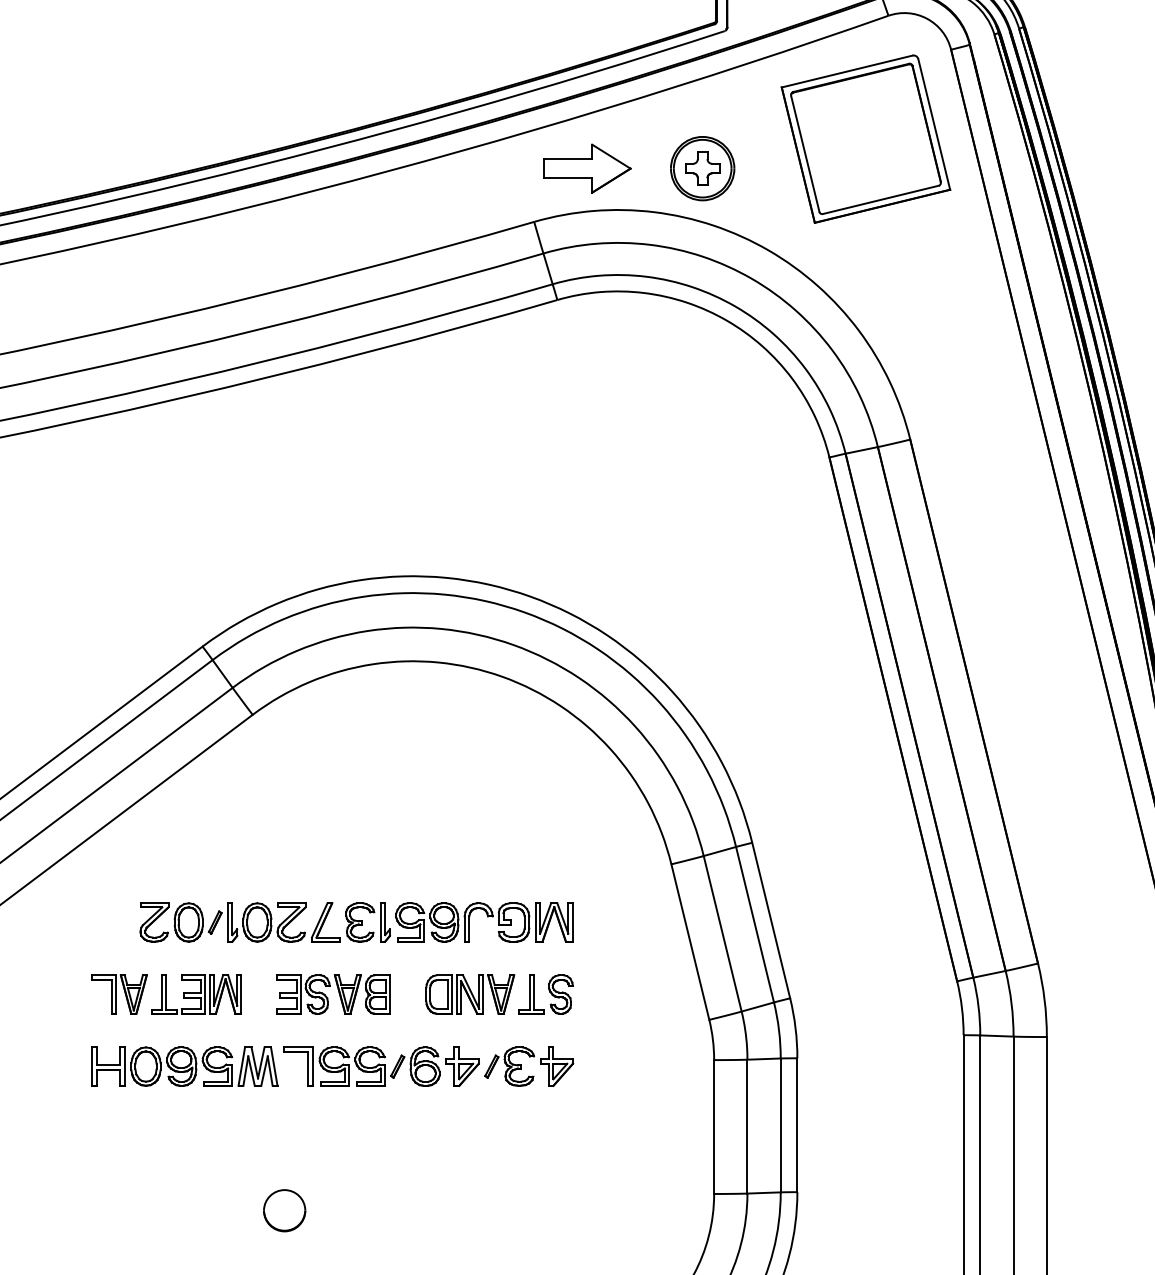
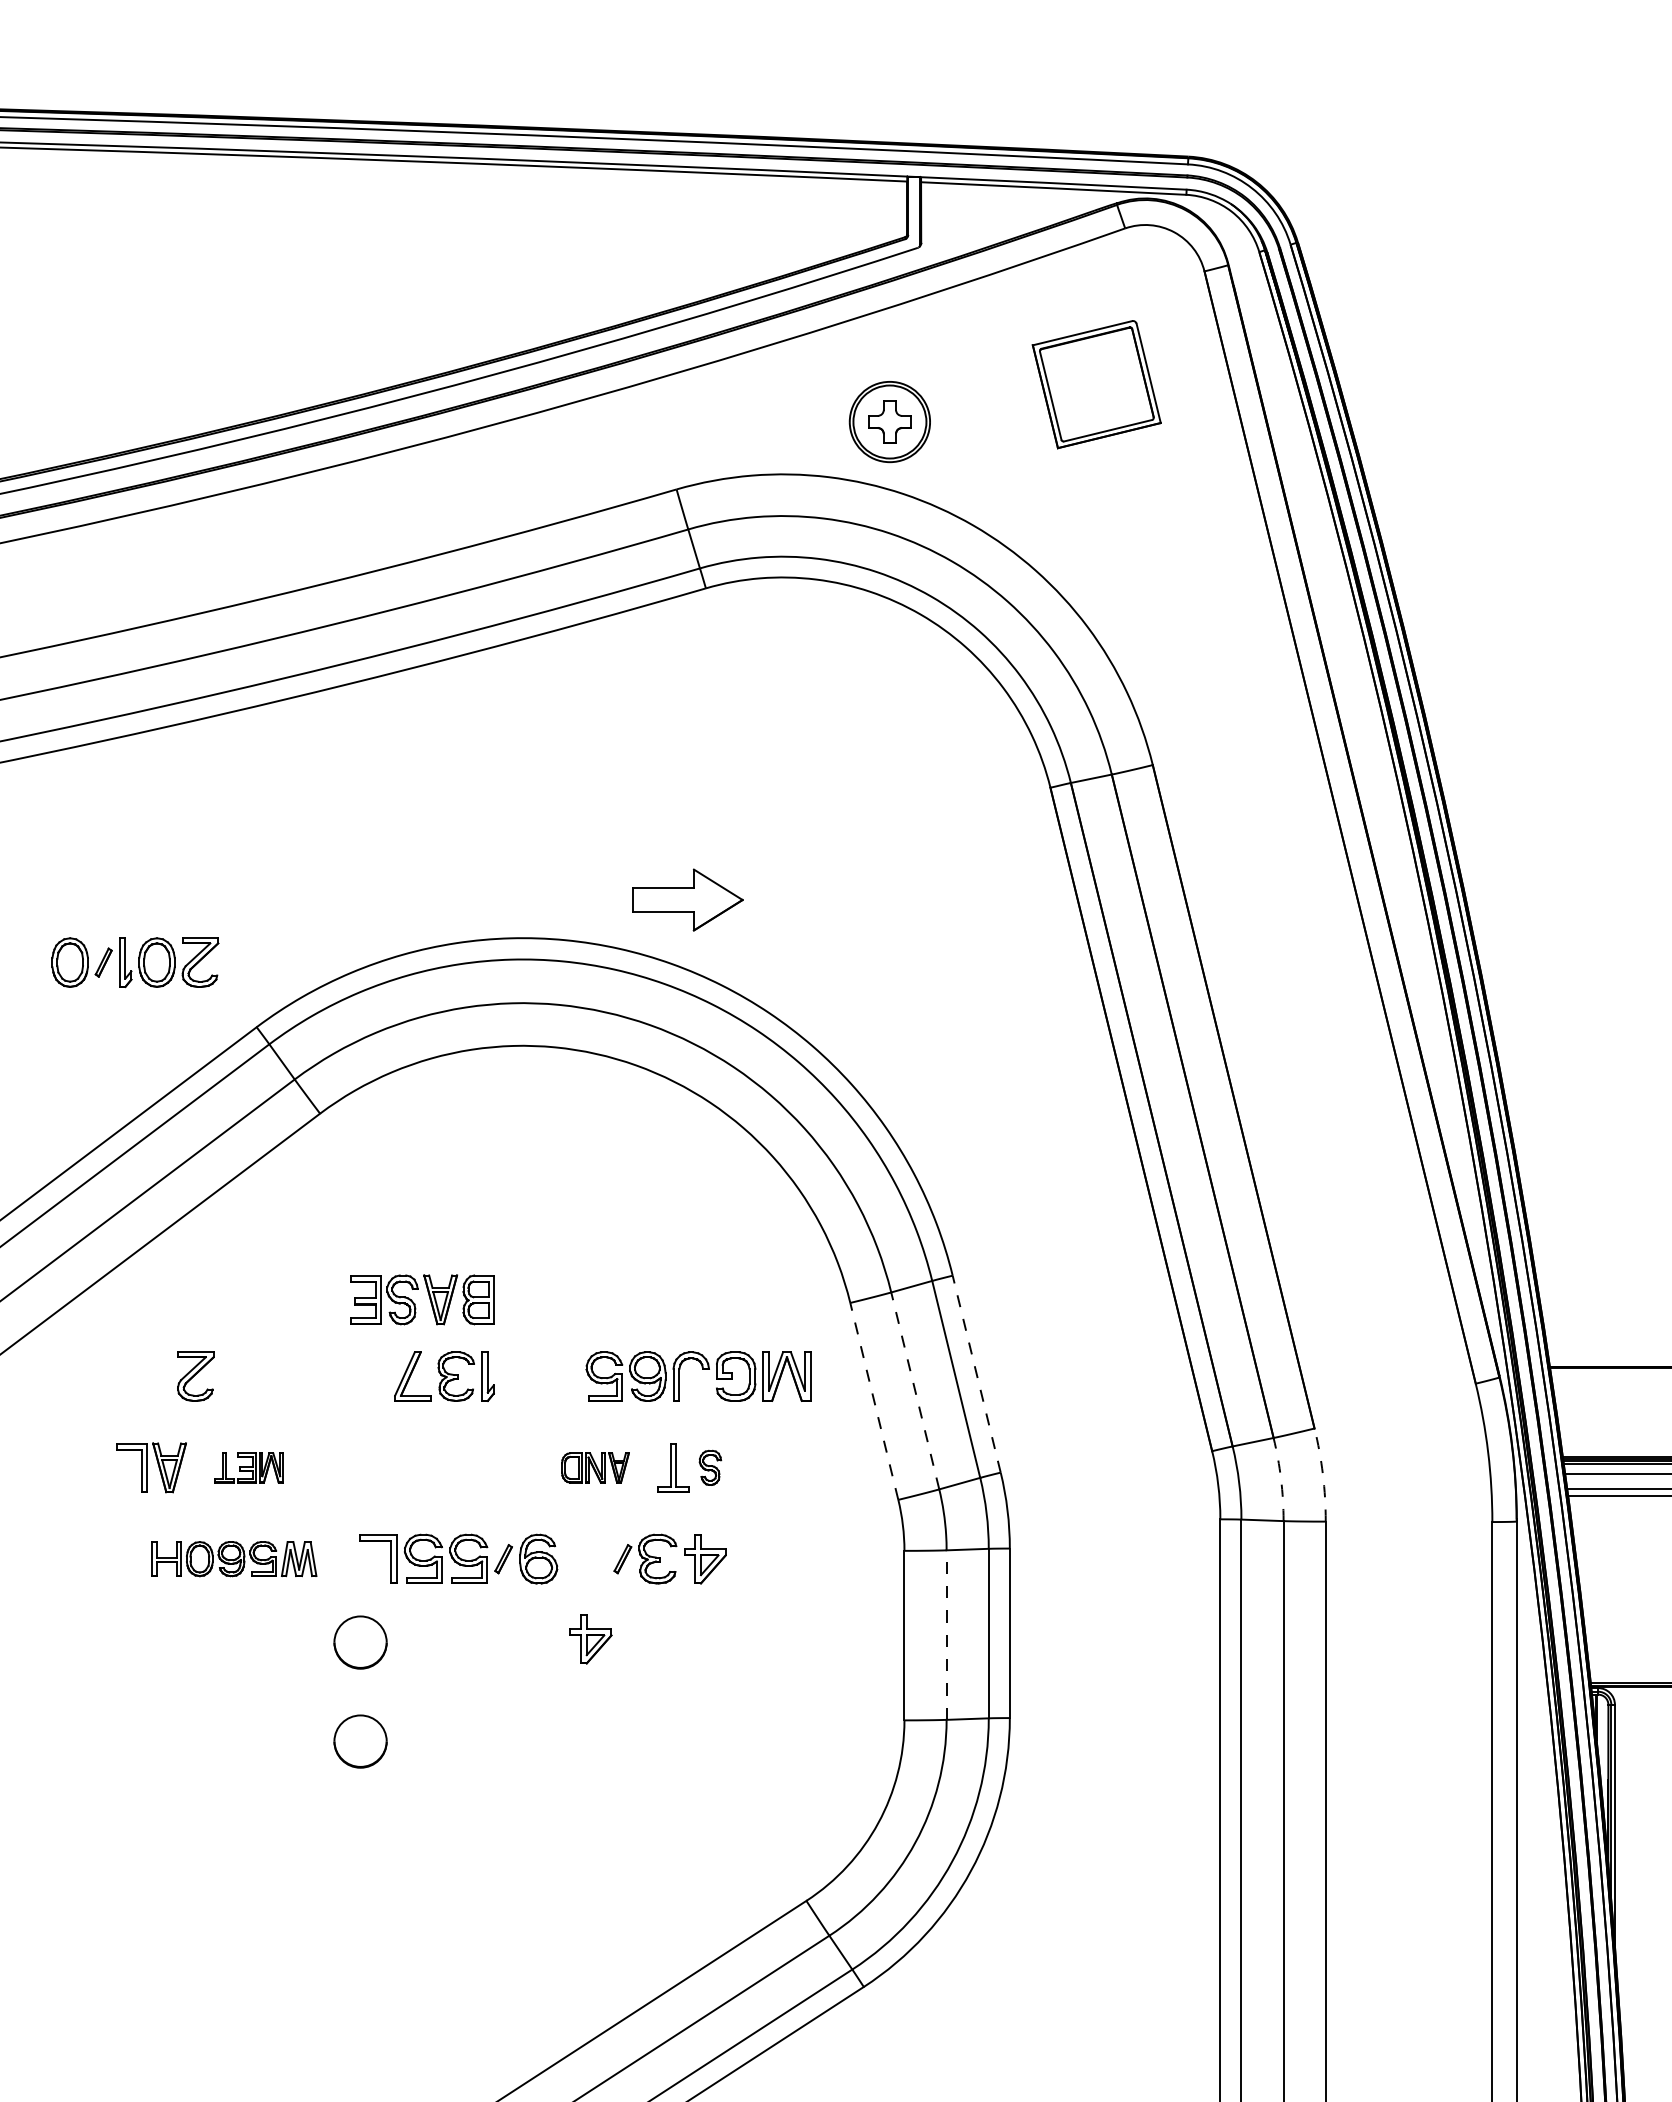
part: (865, 139) -> (1096, 384), size x0.6
part: (587, 168) -> (687, 899), moved
part: (487, 916) -> (702, 1369), moved
line: (771, 920) -> (976, 1373), solid -> dashed
part: (240, 922) -> (135, 962), moved
line: (722, 933) -> (915, 1390), solid -> dashed
line: (690, 941) -> (874, 1400), solid -> dashed
part: (196, 994) -> (249, 1467), size x0.6
part: (339, 994) -> (429, 1299), moved
part: (470, 994) -> (595, 1467), size x0.6
part: (560, 994) -> (710, 1467), size x0.7
arc: (1044, 999) -> (1322, 1474), solid -> dashed
arc: (1011, 1003) -> (1281, 1479), solid -> dashed
part: (185, 1066) -> (234, 1558), size x0.7
part: (462, 1066) -> (590, 1639), moved
line: (747, 1126) -> (946, 1635), solid -> dashed
part: (284, 1132) -> (360, 1642), added

